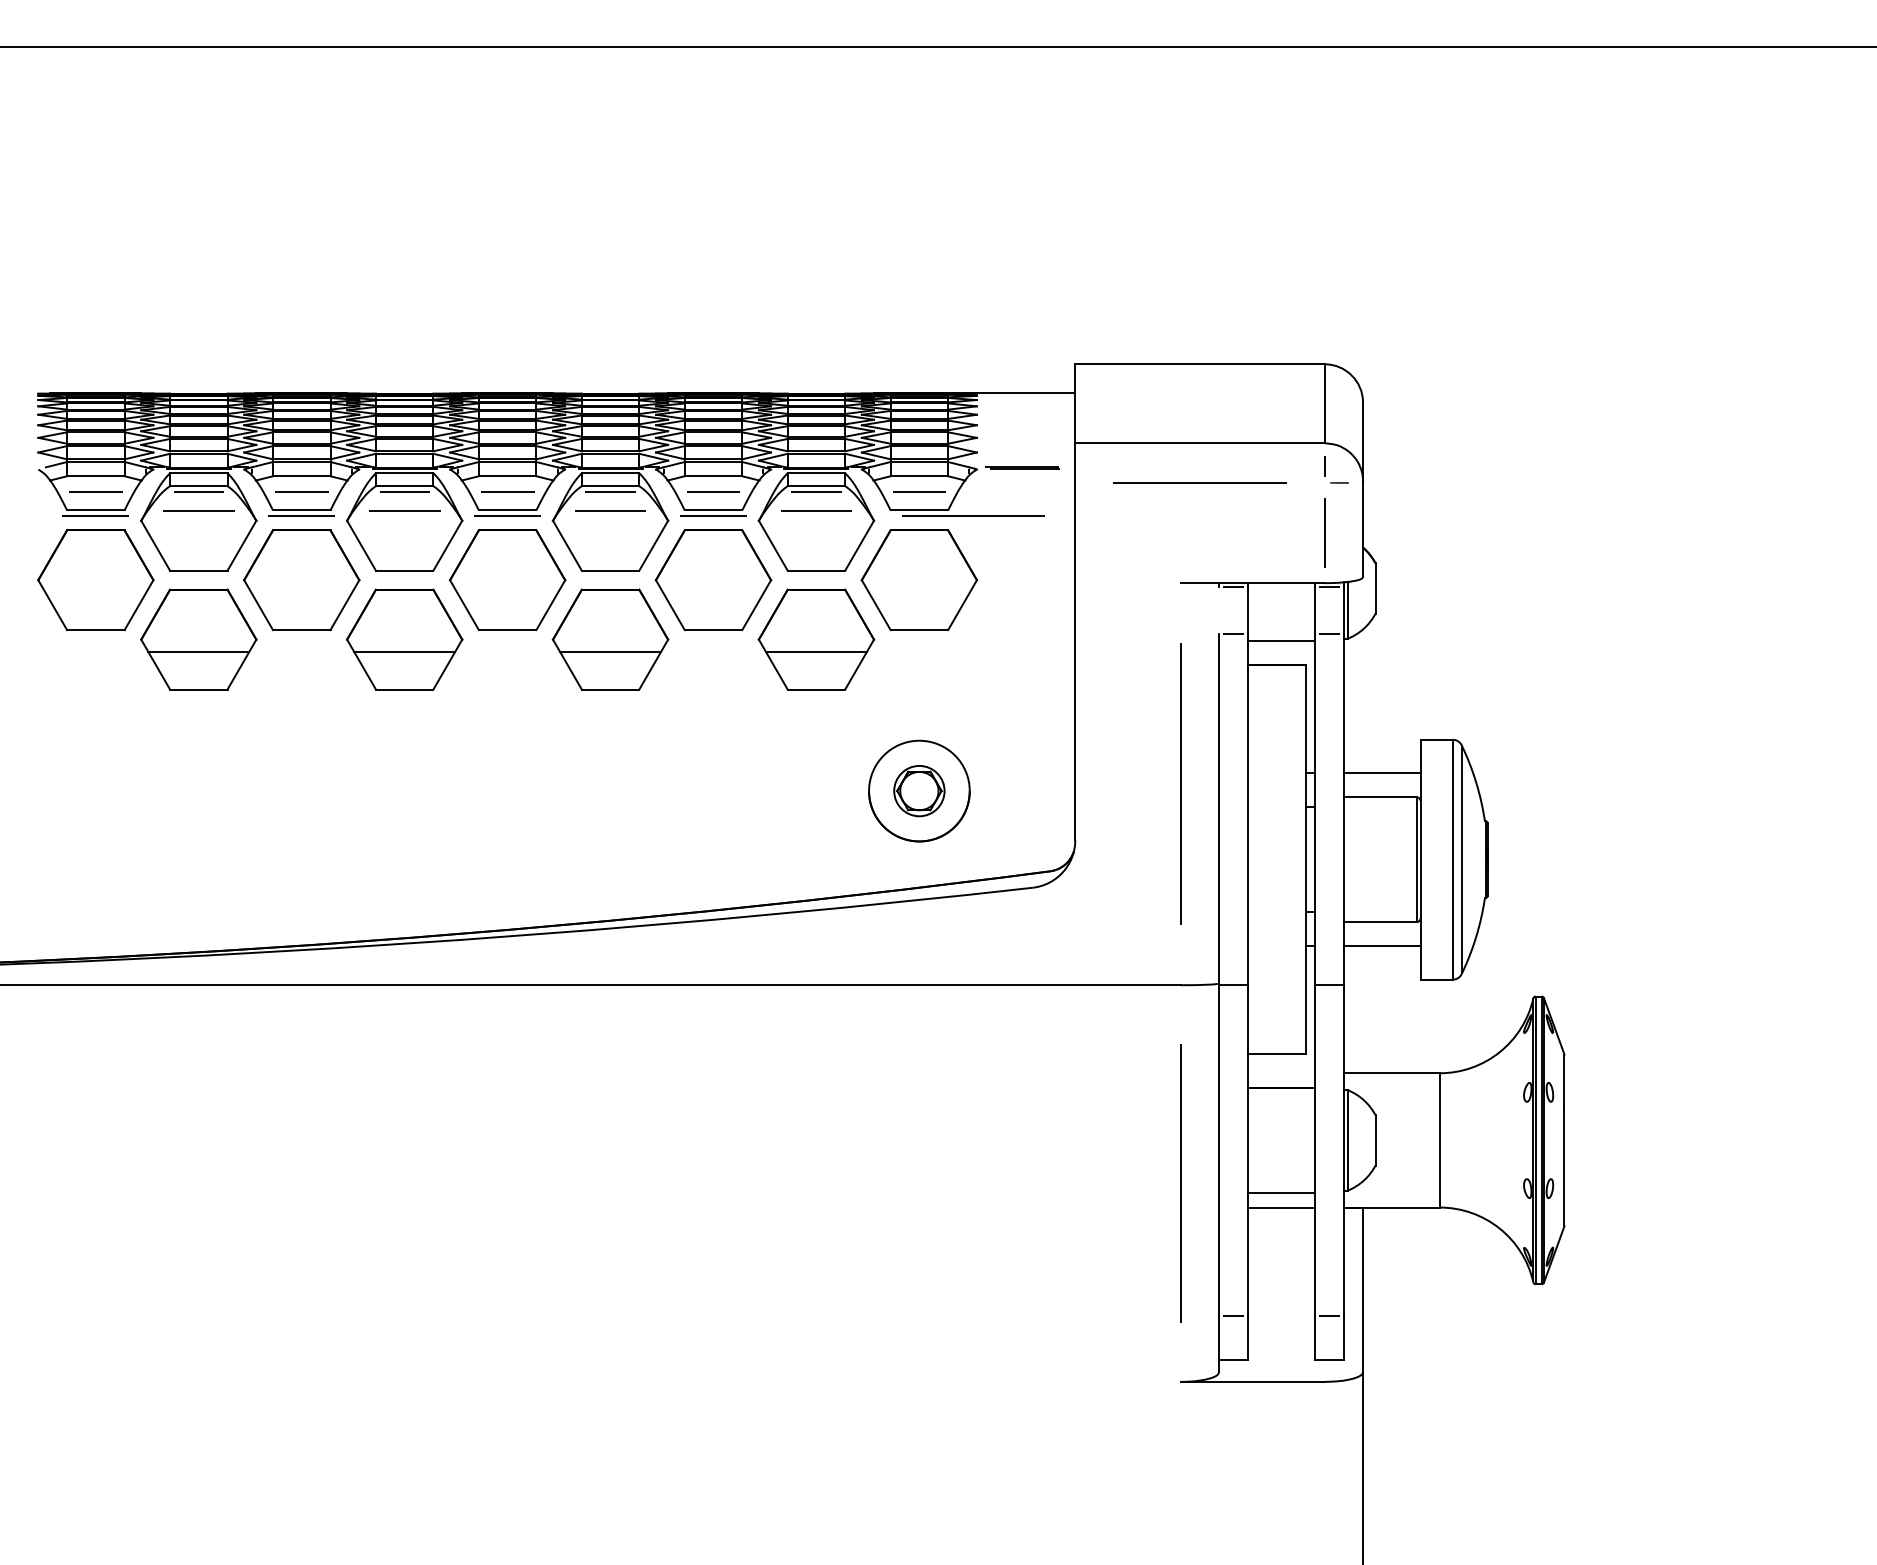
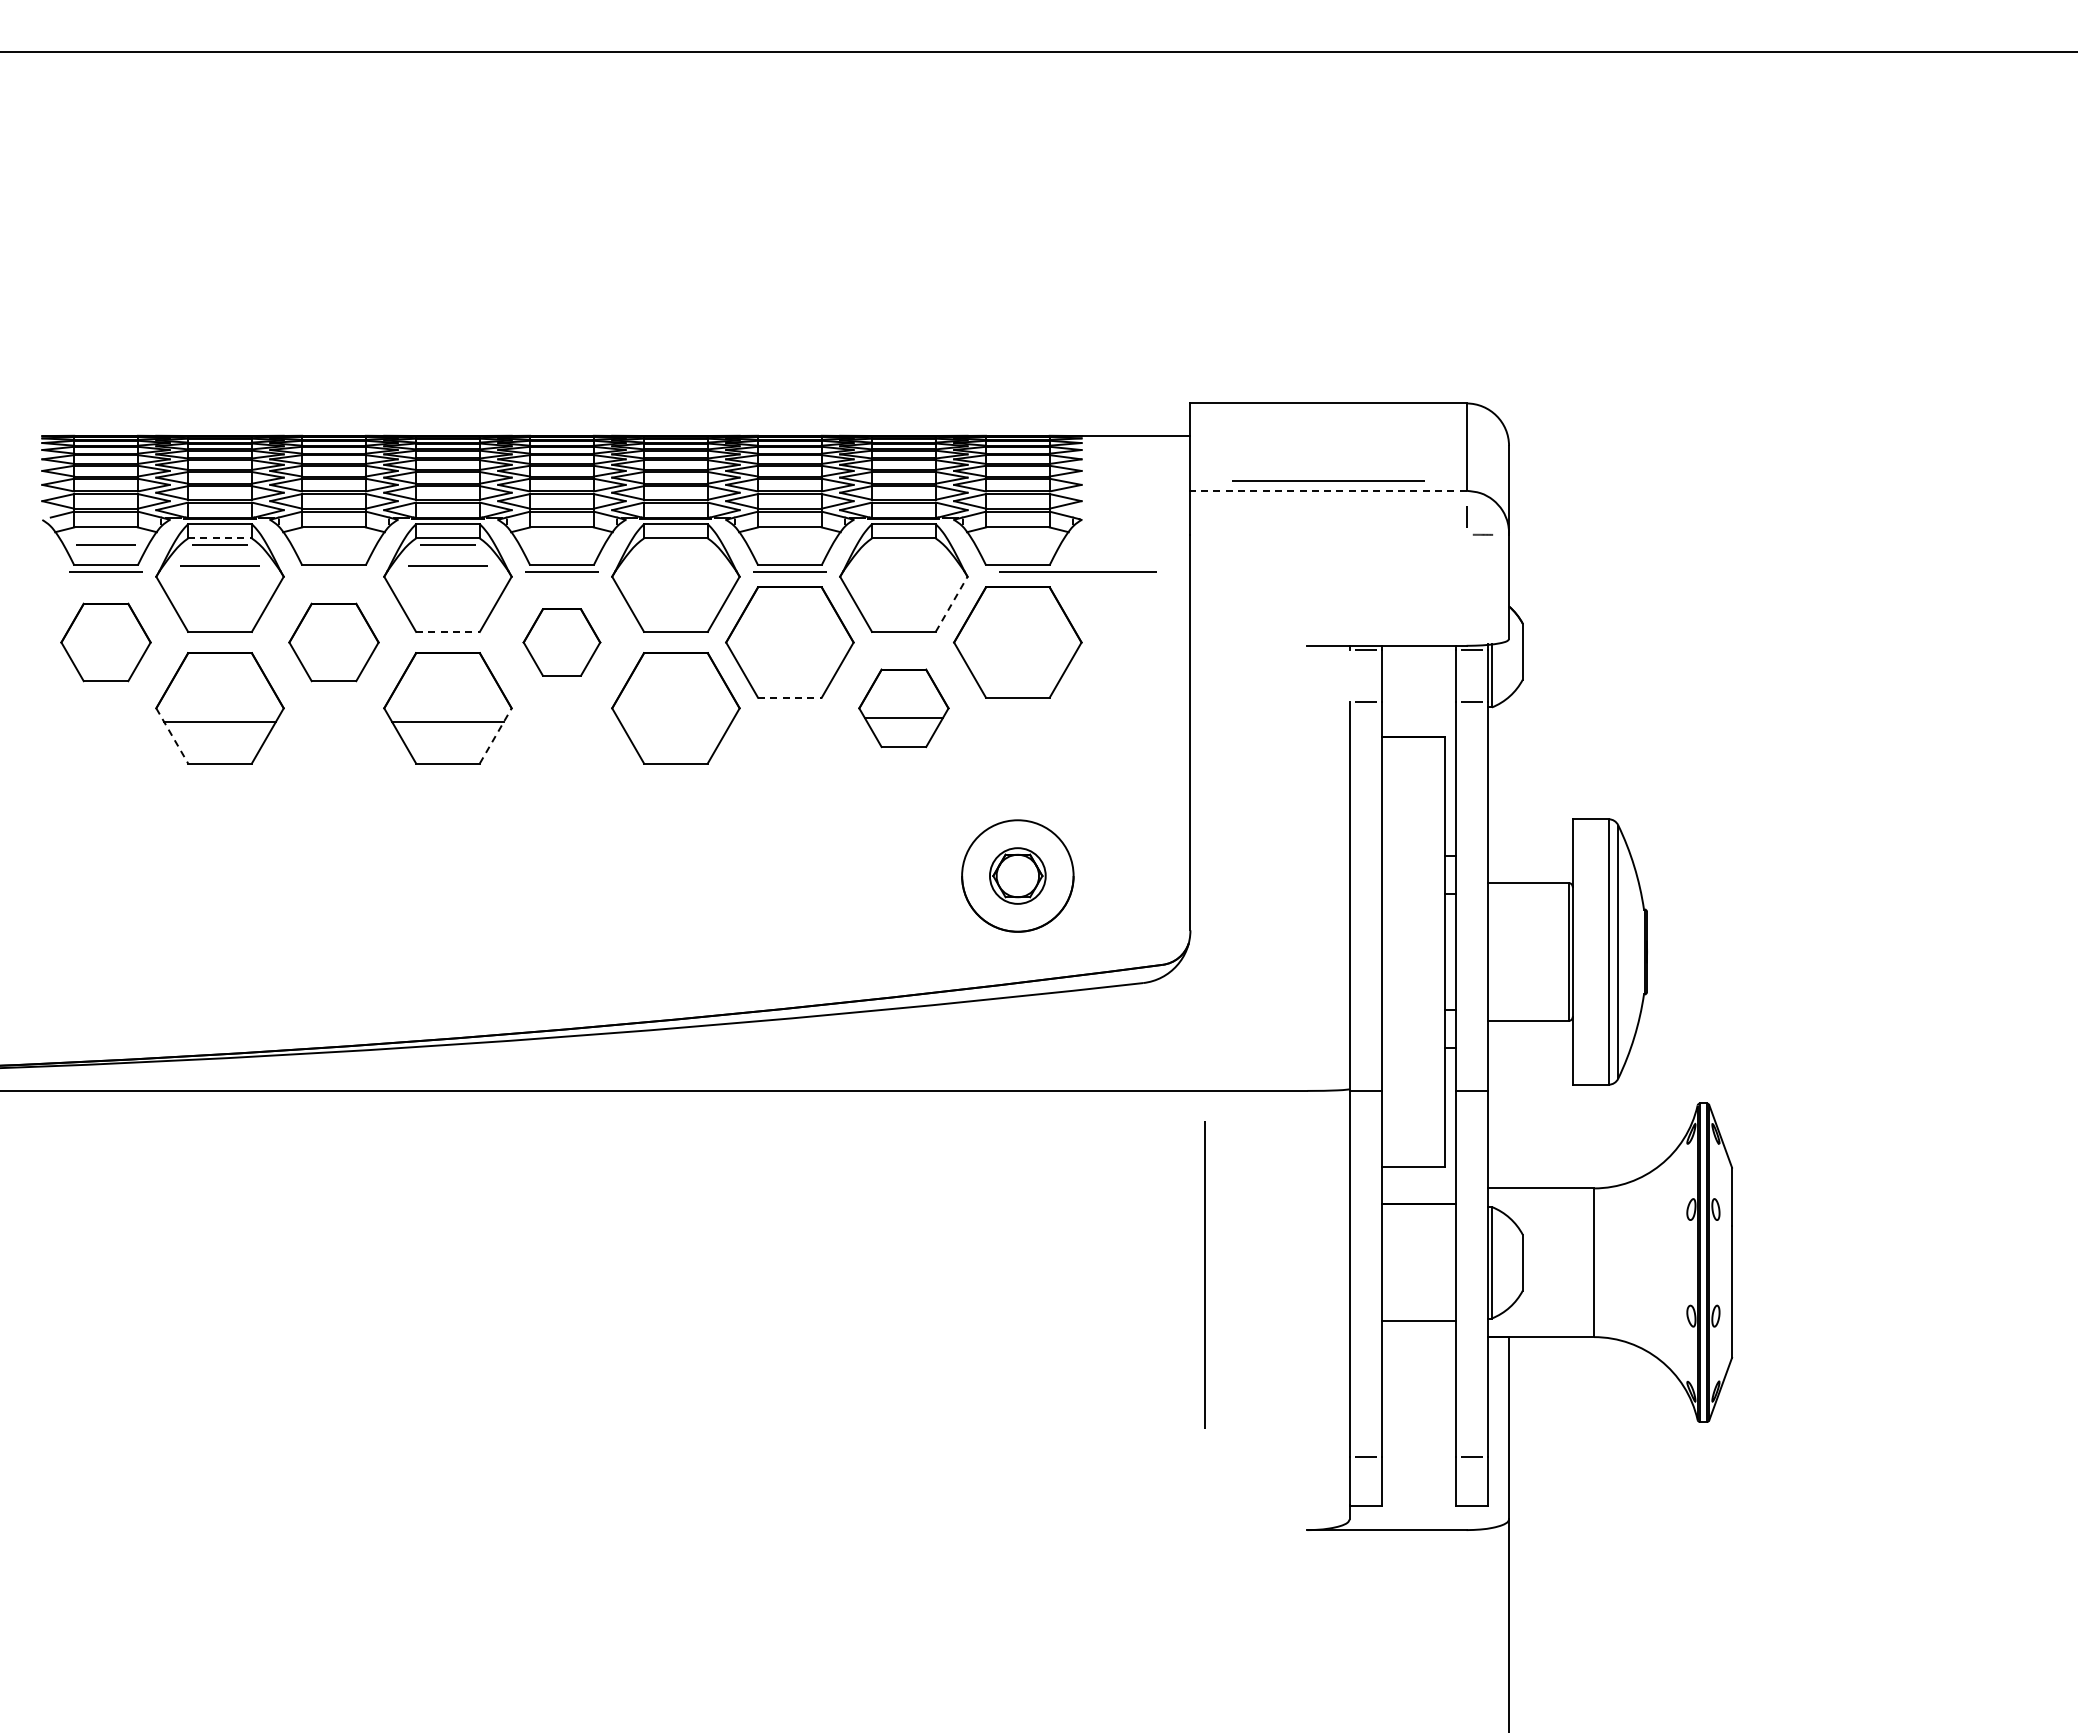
line: (1199, 442) -> (1328, 490), solid -> dashed
line: (1022, 468) -> (1132, 518), removed
line: (1199, 482) -> (1328, 480), moved
line: (199, 486) -> (220, 538), solid -> dashed
line: (713, 491) -> (789, 544), removed
line: (301, 492) -> (333, 545), removed
line: (507, 492) -> (561, 545), removed
line: (610, 492) -> (675, 545), removed
line: (816, 492) -> (903, 545), removed
line: (919, 492) -> (1017, 545), removed
line: (610, 511) -> (675, 566), removed
line: (816, 511) -> (903, 566), removed
line: (301, 516) -> (333, 571), removed
line: (1324, 532) -> (1466, 589), removed
line: (859, 545) -> (951, 604), solid -> dashed
line: (404, 570) -> (447, 631), solid -> dashed
part: (95, 580) -> (105, 642), size x0.7
part: (301, 580) -> (333, 642), size x0.7
part: (507, 580) -> (561, 642), size x0.6
line: (713, 629) -> (789, 697), solid -> dashed
part: (816, 639) -> (903, 708), size x0.7
line: (1281, 641) -> (1418, 710), removed
line: (610, 652) -> (675, 722), removed
line: (155, 664) -> (172, 735), solid -> dashed
line: (447, 664) -> (495, 735), solid -> dashed
line: (1381, 773) -> (1529, 856), removed
line: (1180, 784) -> (1306, 868), removed
line: (1381, 945) -> (1529, 1047), removed
line: (1180, 1183) -> (1204, 1274), moved
line: (1281, 1207) -> (1418, 1337), removed

